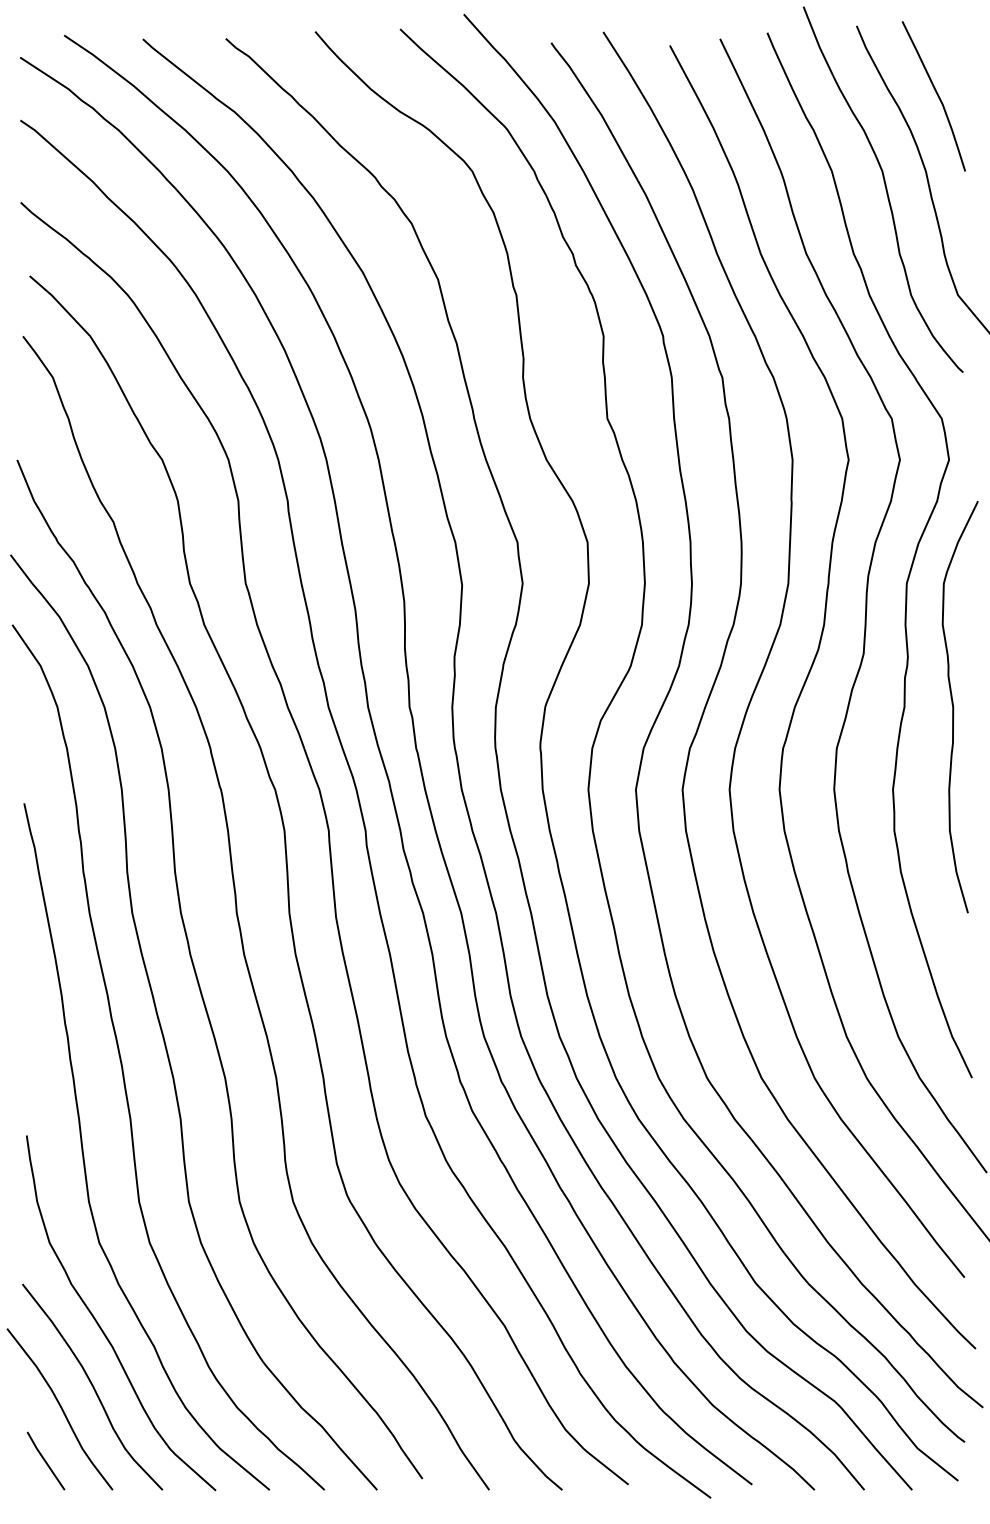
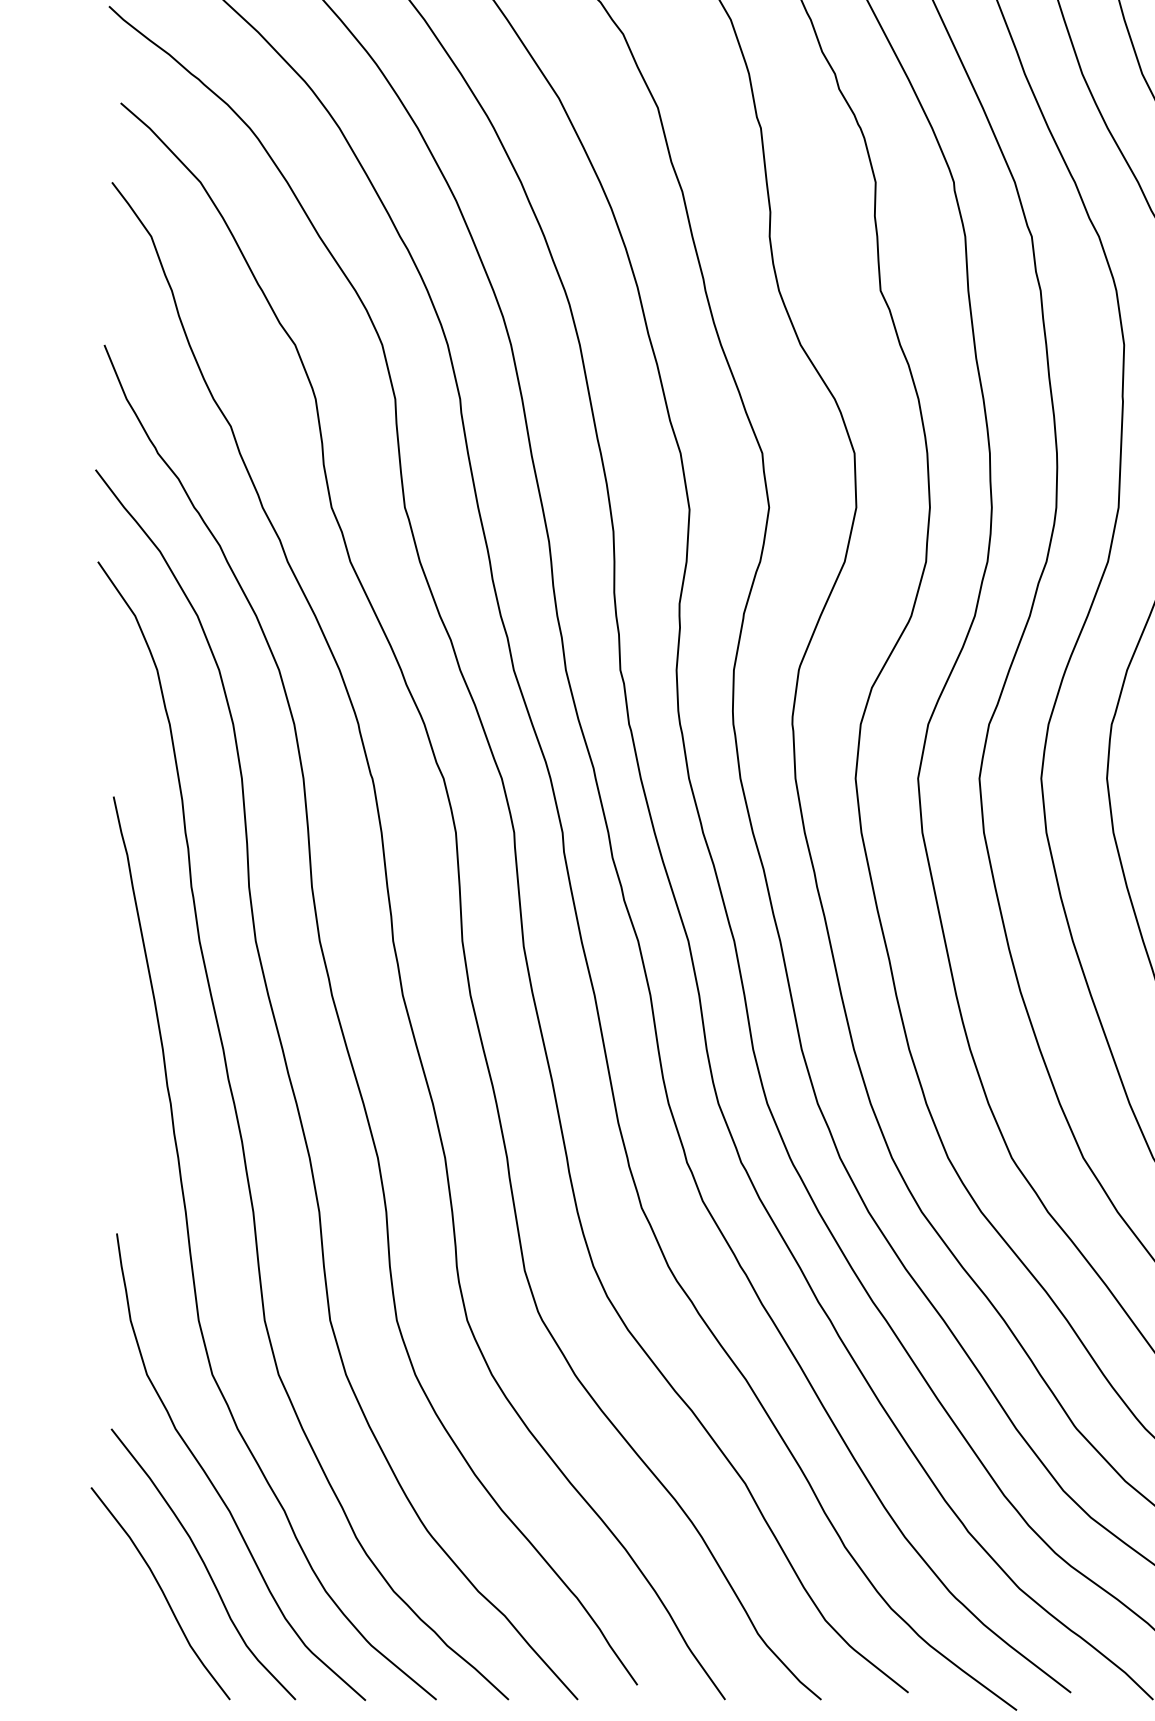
line: (45, 1460) -> (141, 1660), removed

